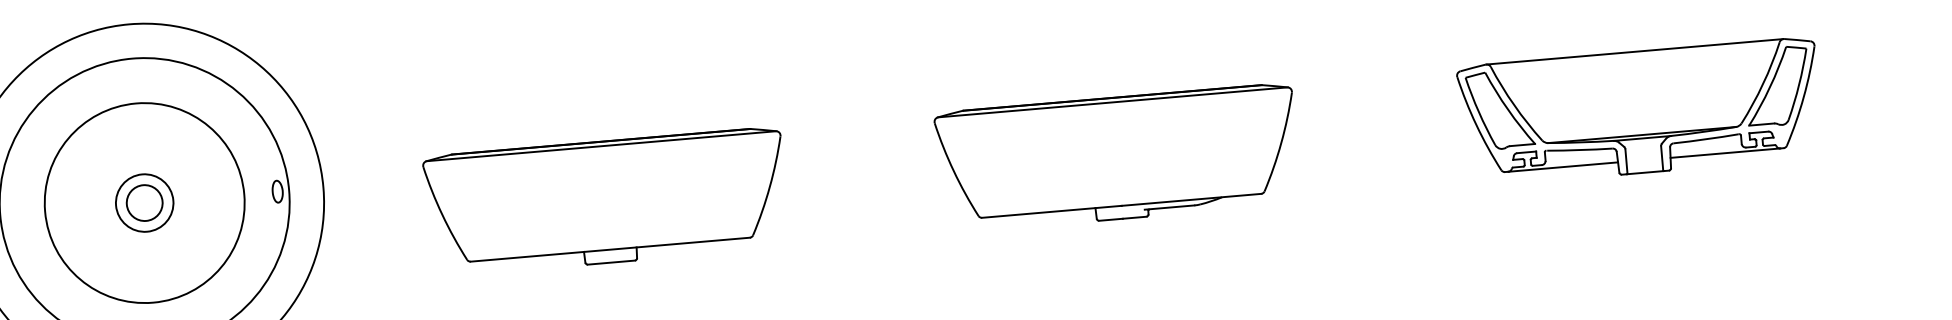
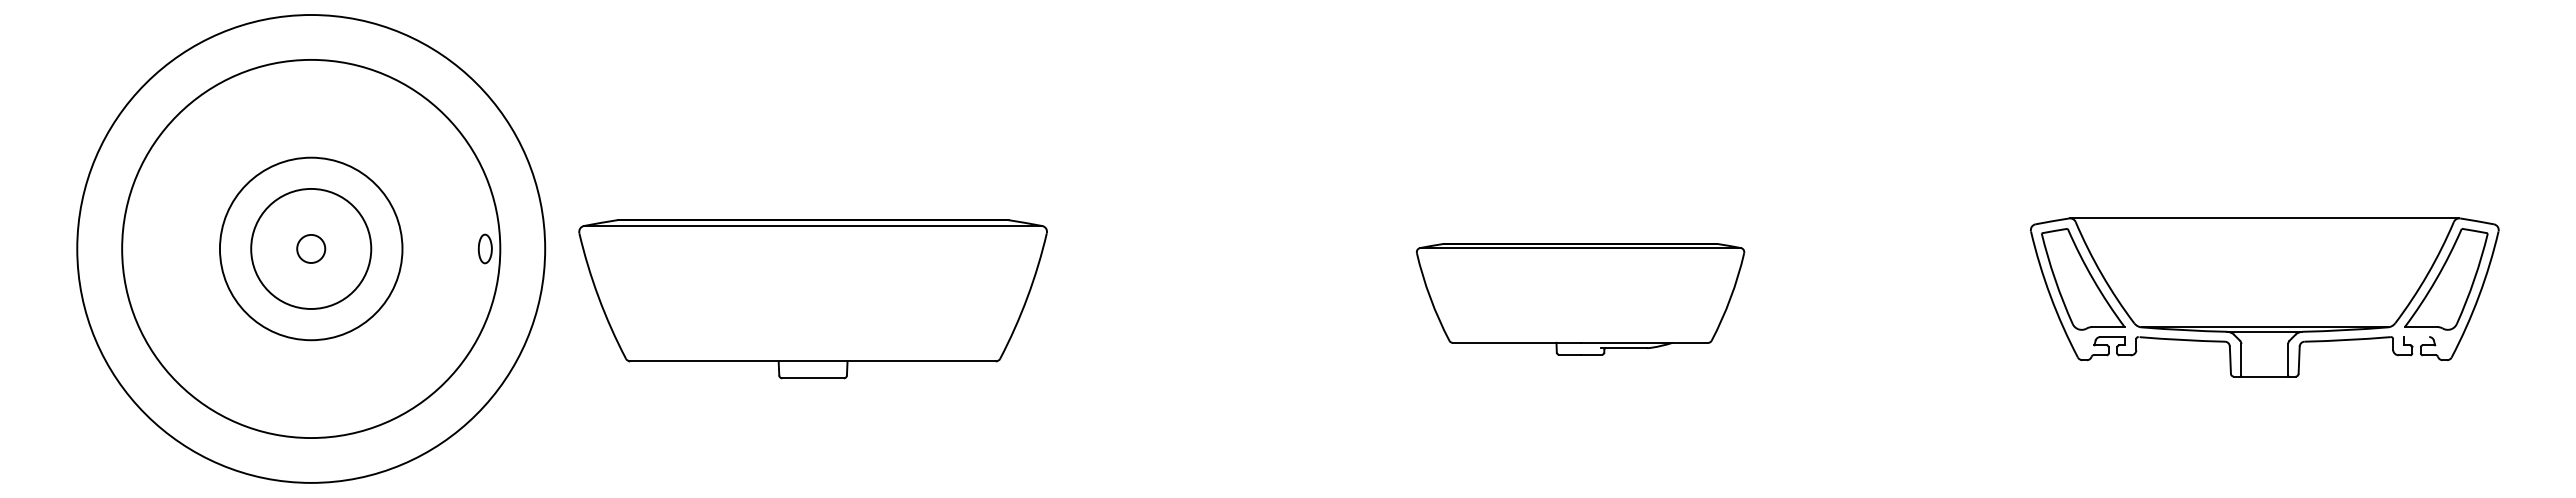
line: (1758, 132) -> (2416, 337), removed
line: (1725, 153) -> (2370, 360), removed
part: (1117, 158) -> (1580, 299), size x0.7
line: (1563, 167) -> (2158, 360), removed
circle: (144, 202) -> (310, 248), size x0.6
circle: (144, 202) -> (310, 248), size x0.7
circle: (144, 202) -> (310, 248), size x1.6
part: (605, 202) -> (812, 299), moved

